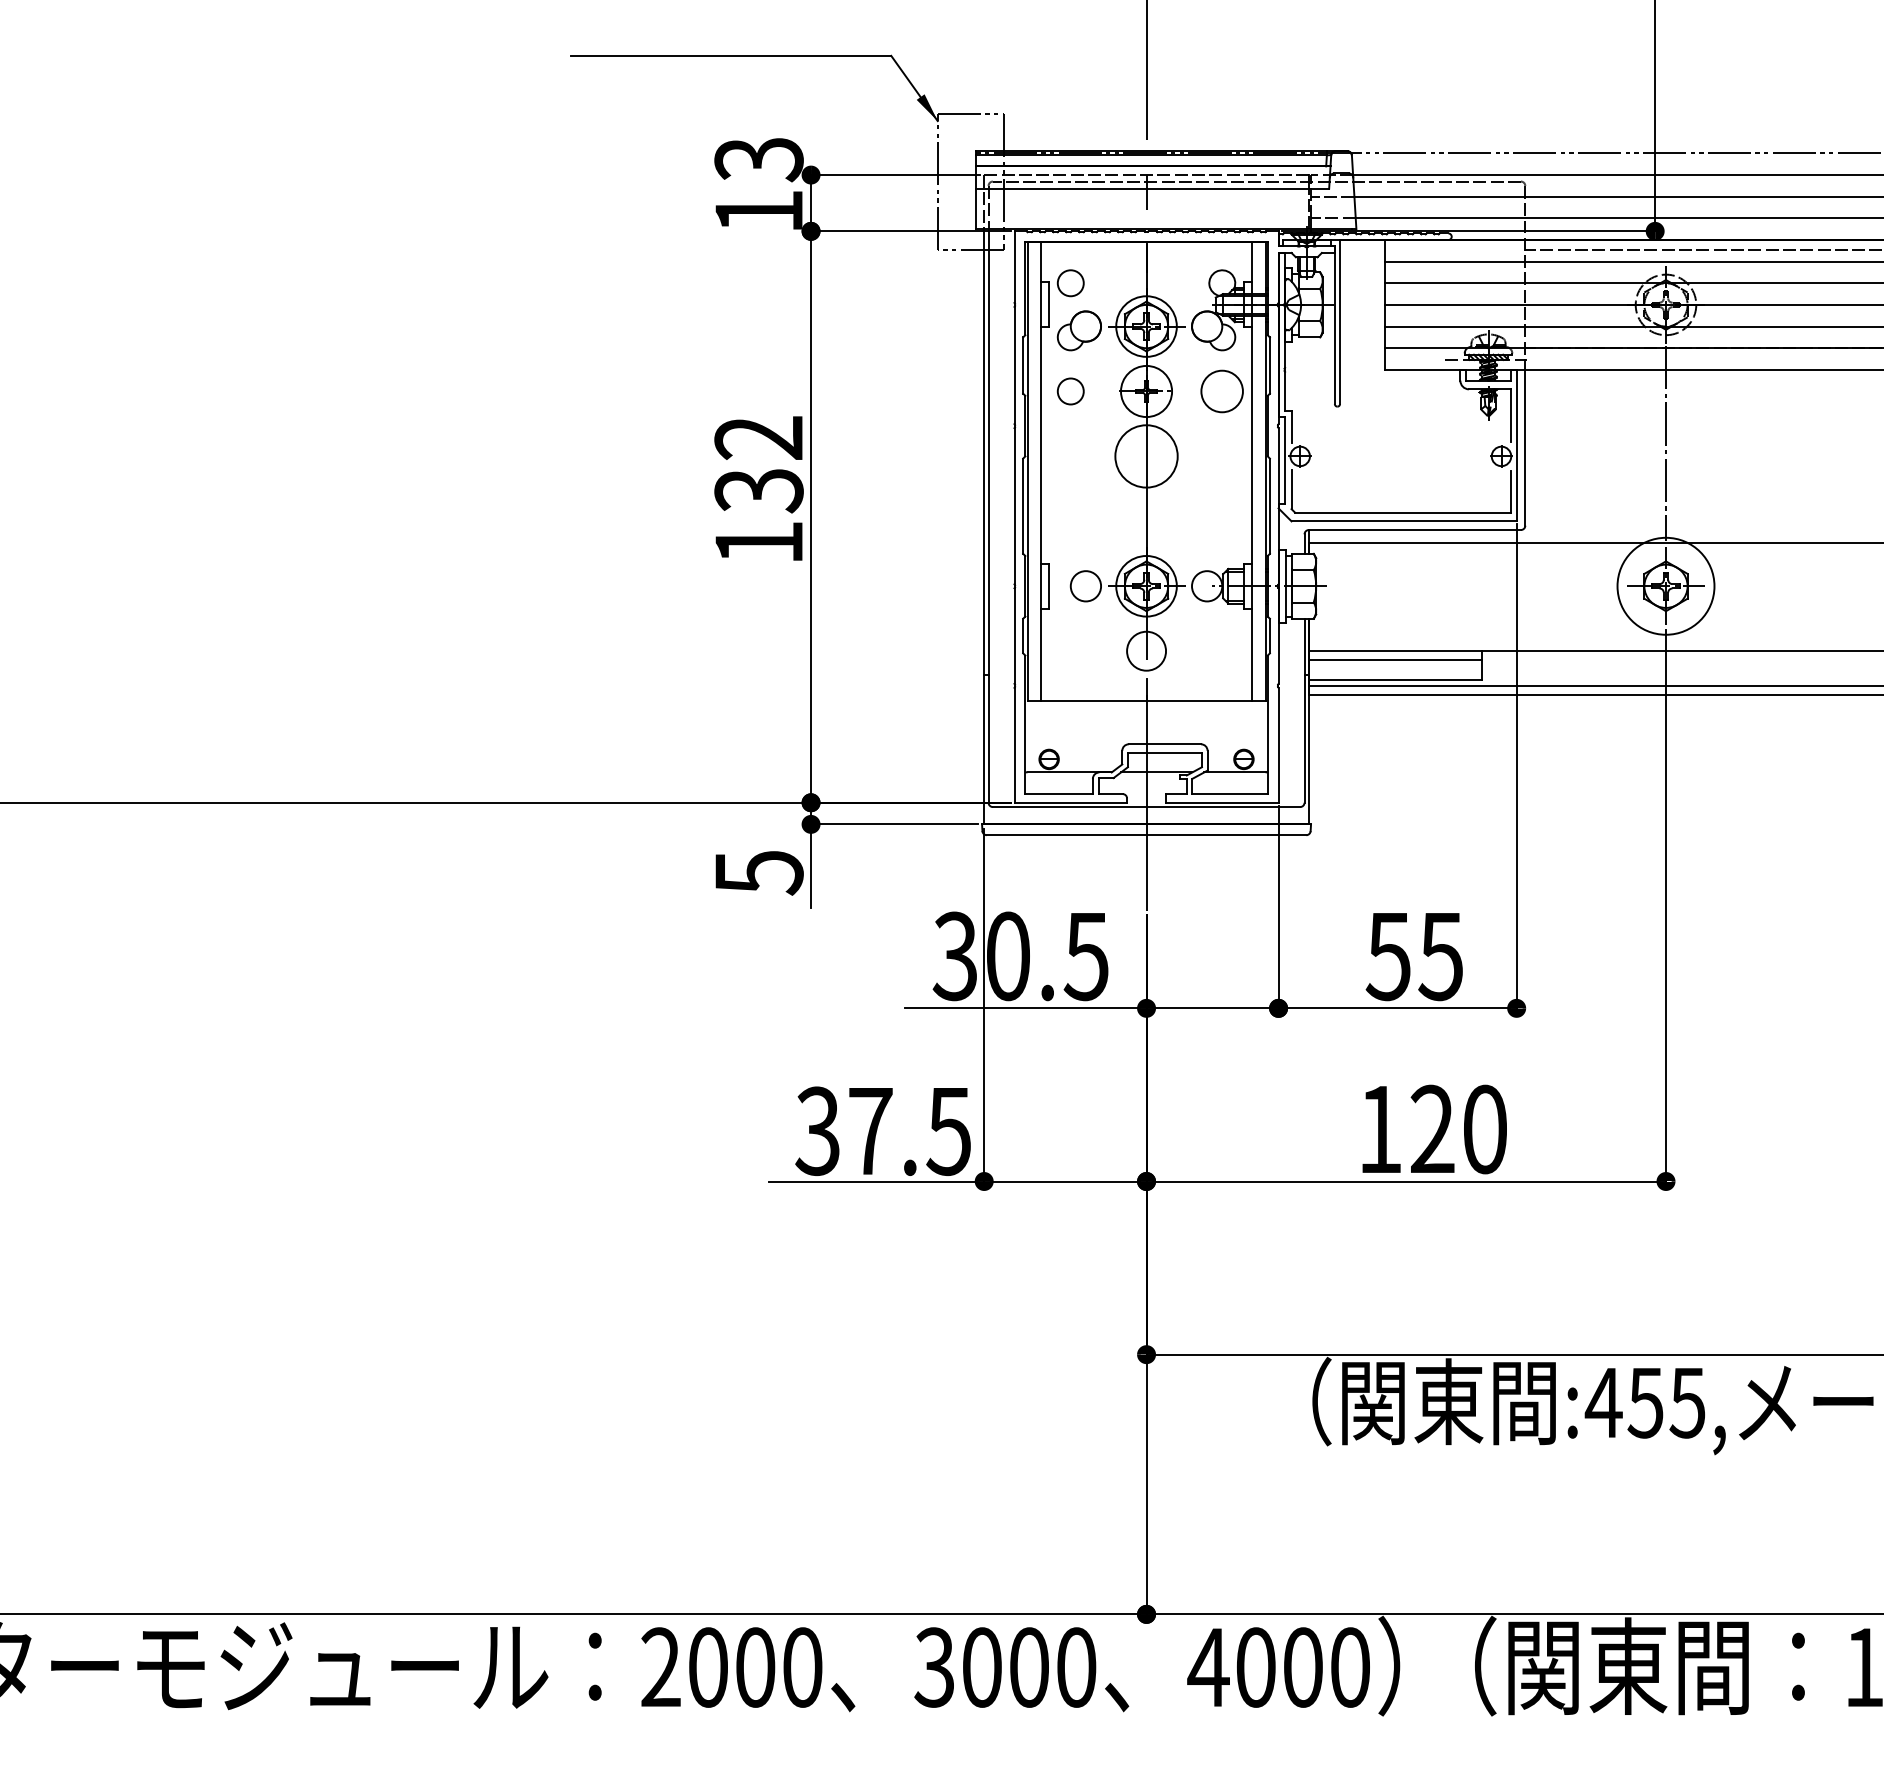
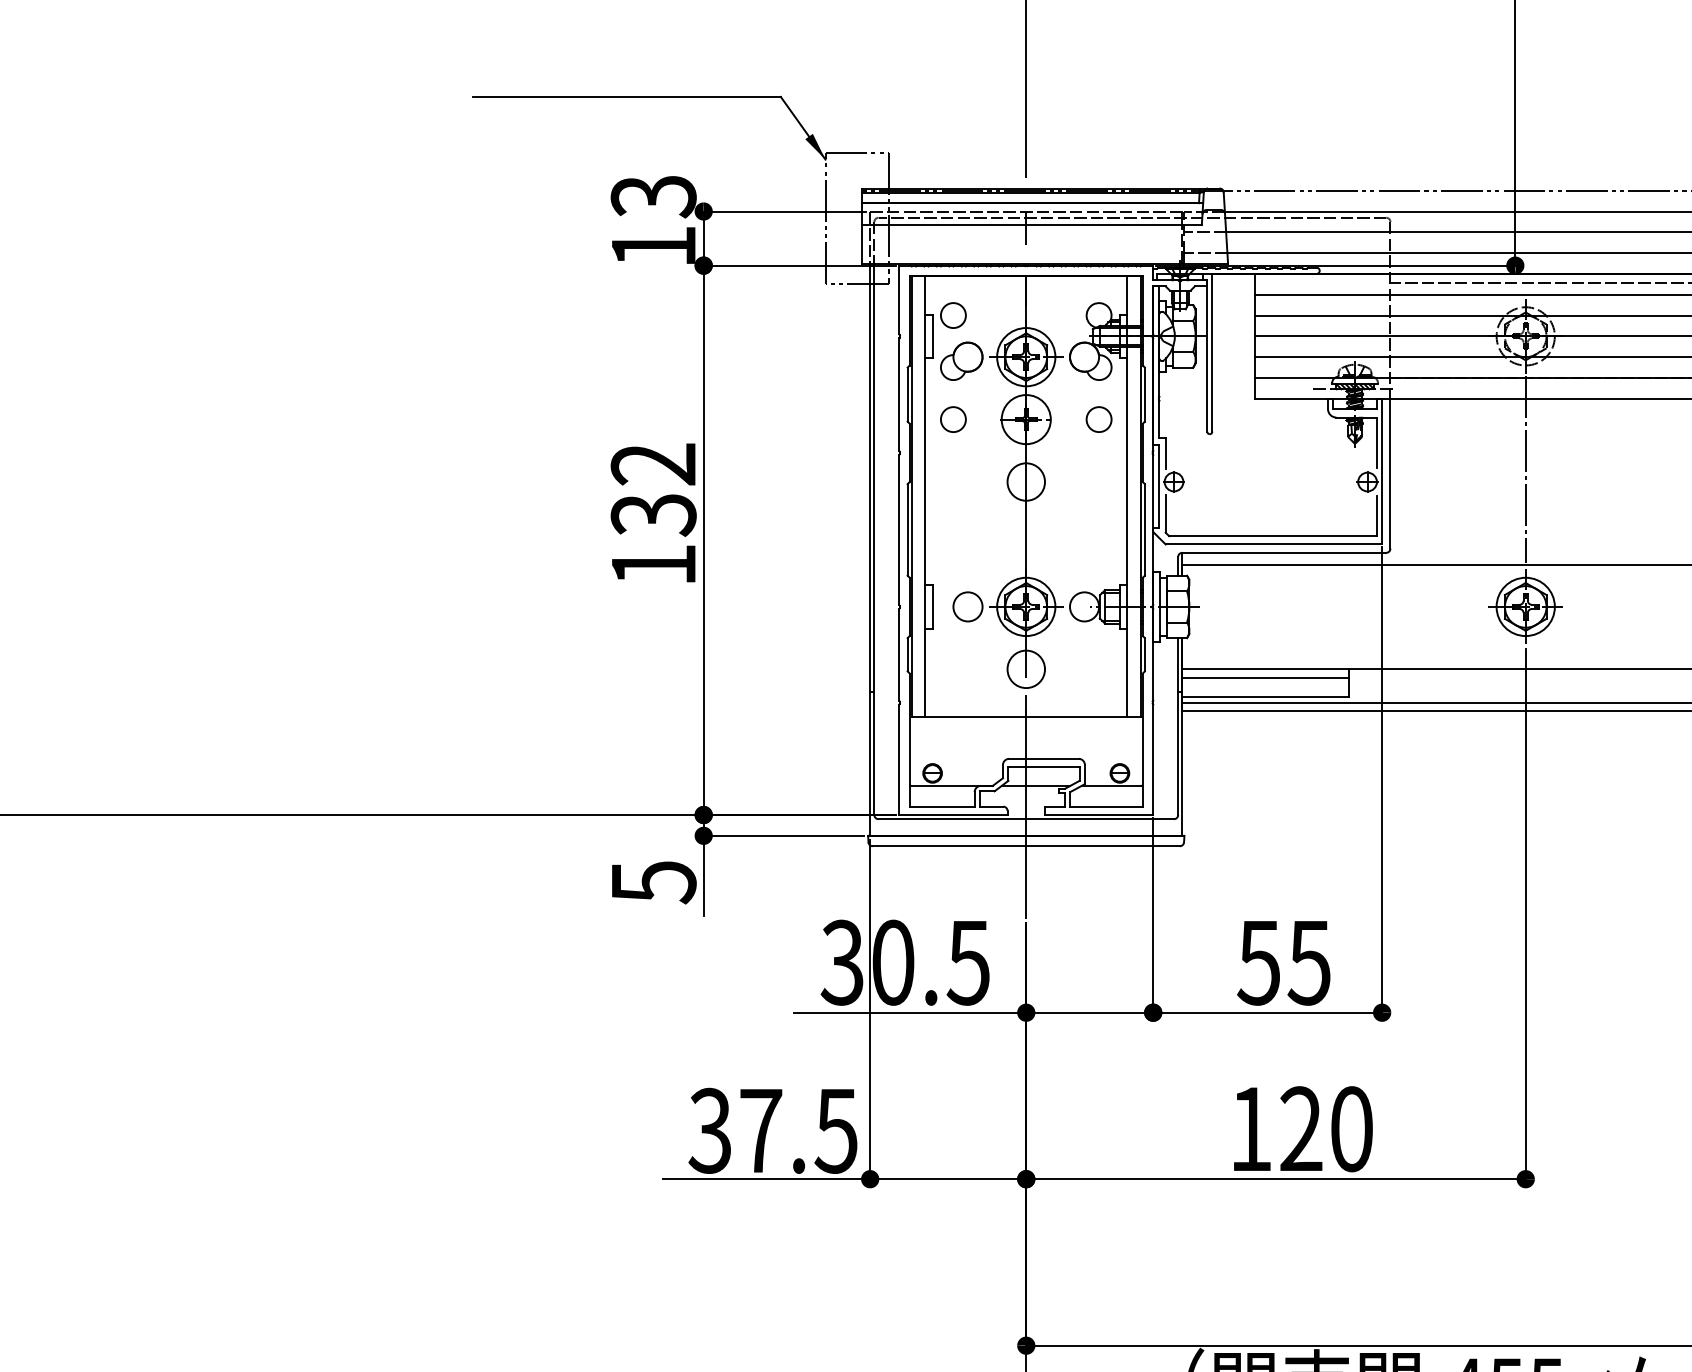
circle: (1222, 391) -> (1099, 419), size x0.62
circle: (1146, 455) -> (1026, 481), size x0.62
circle: (1665, 586) -> (1525, 607), size x0.62

